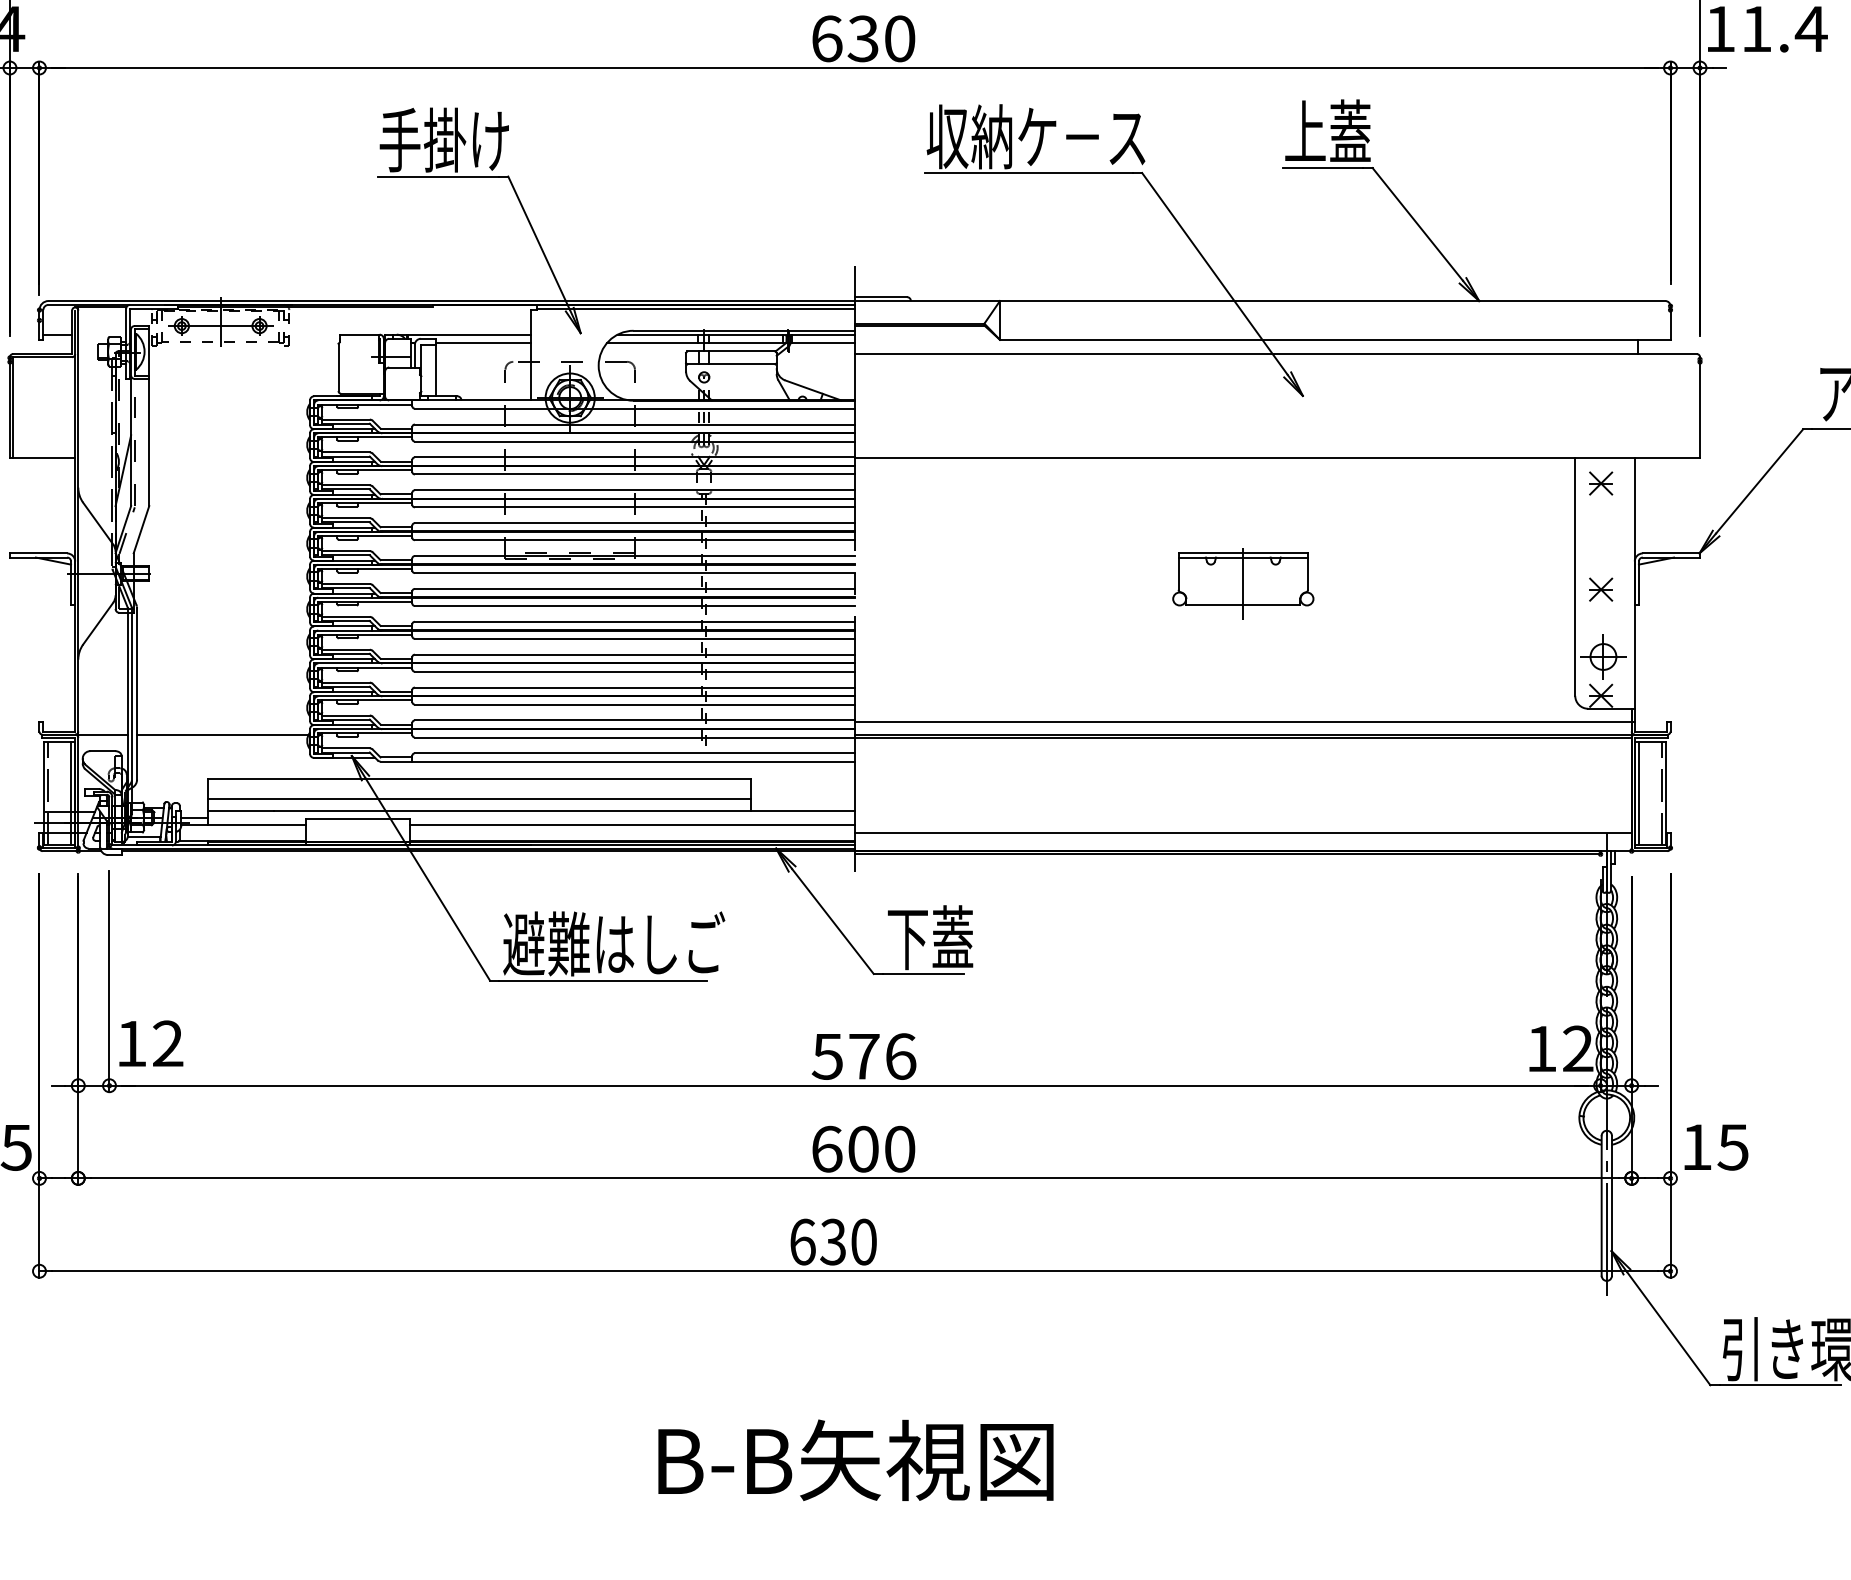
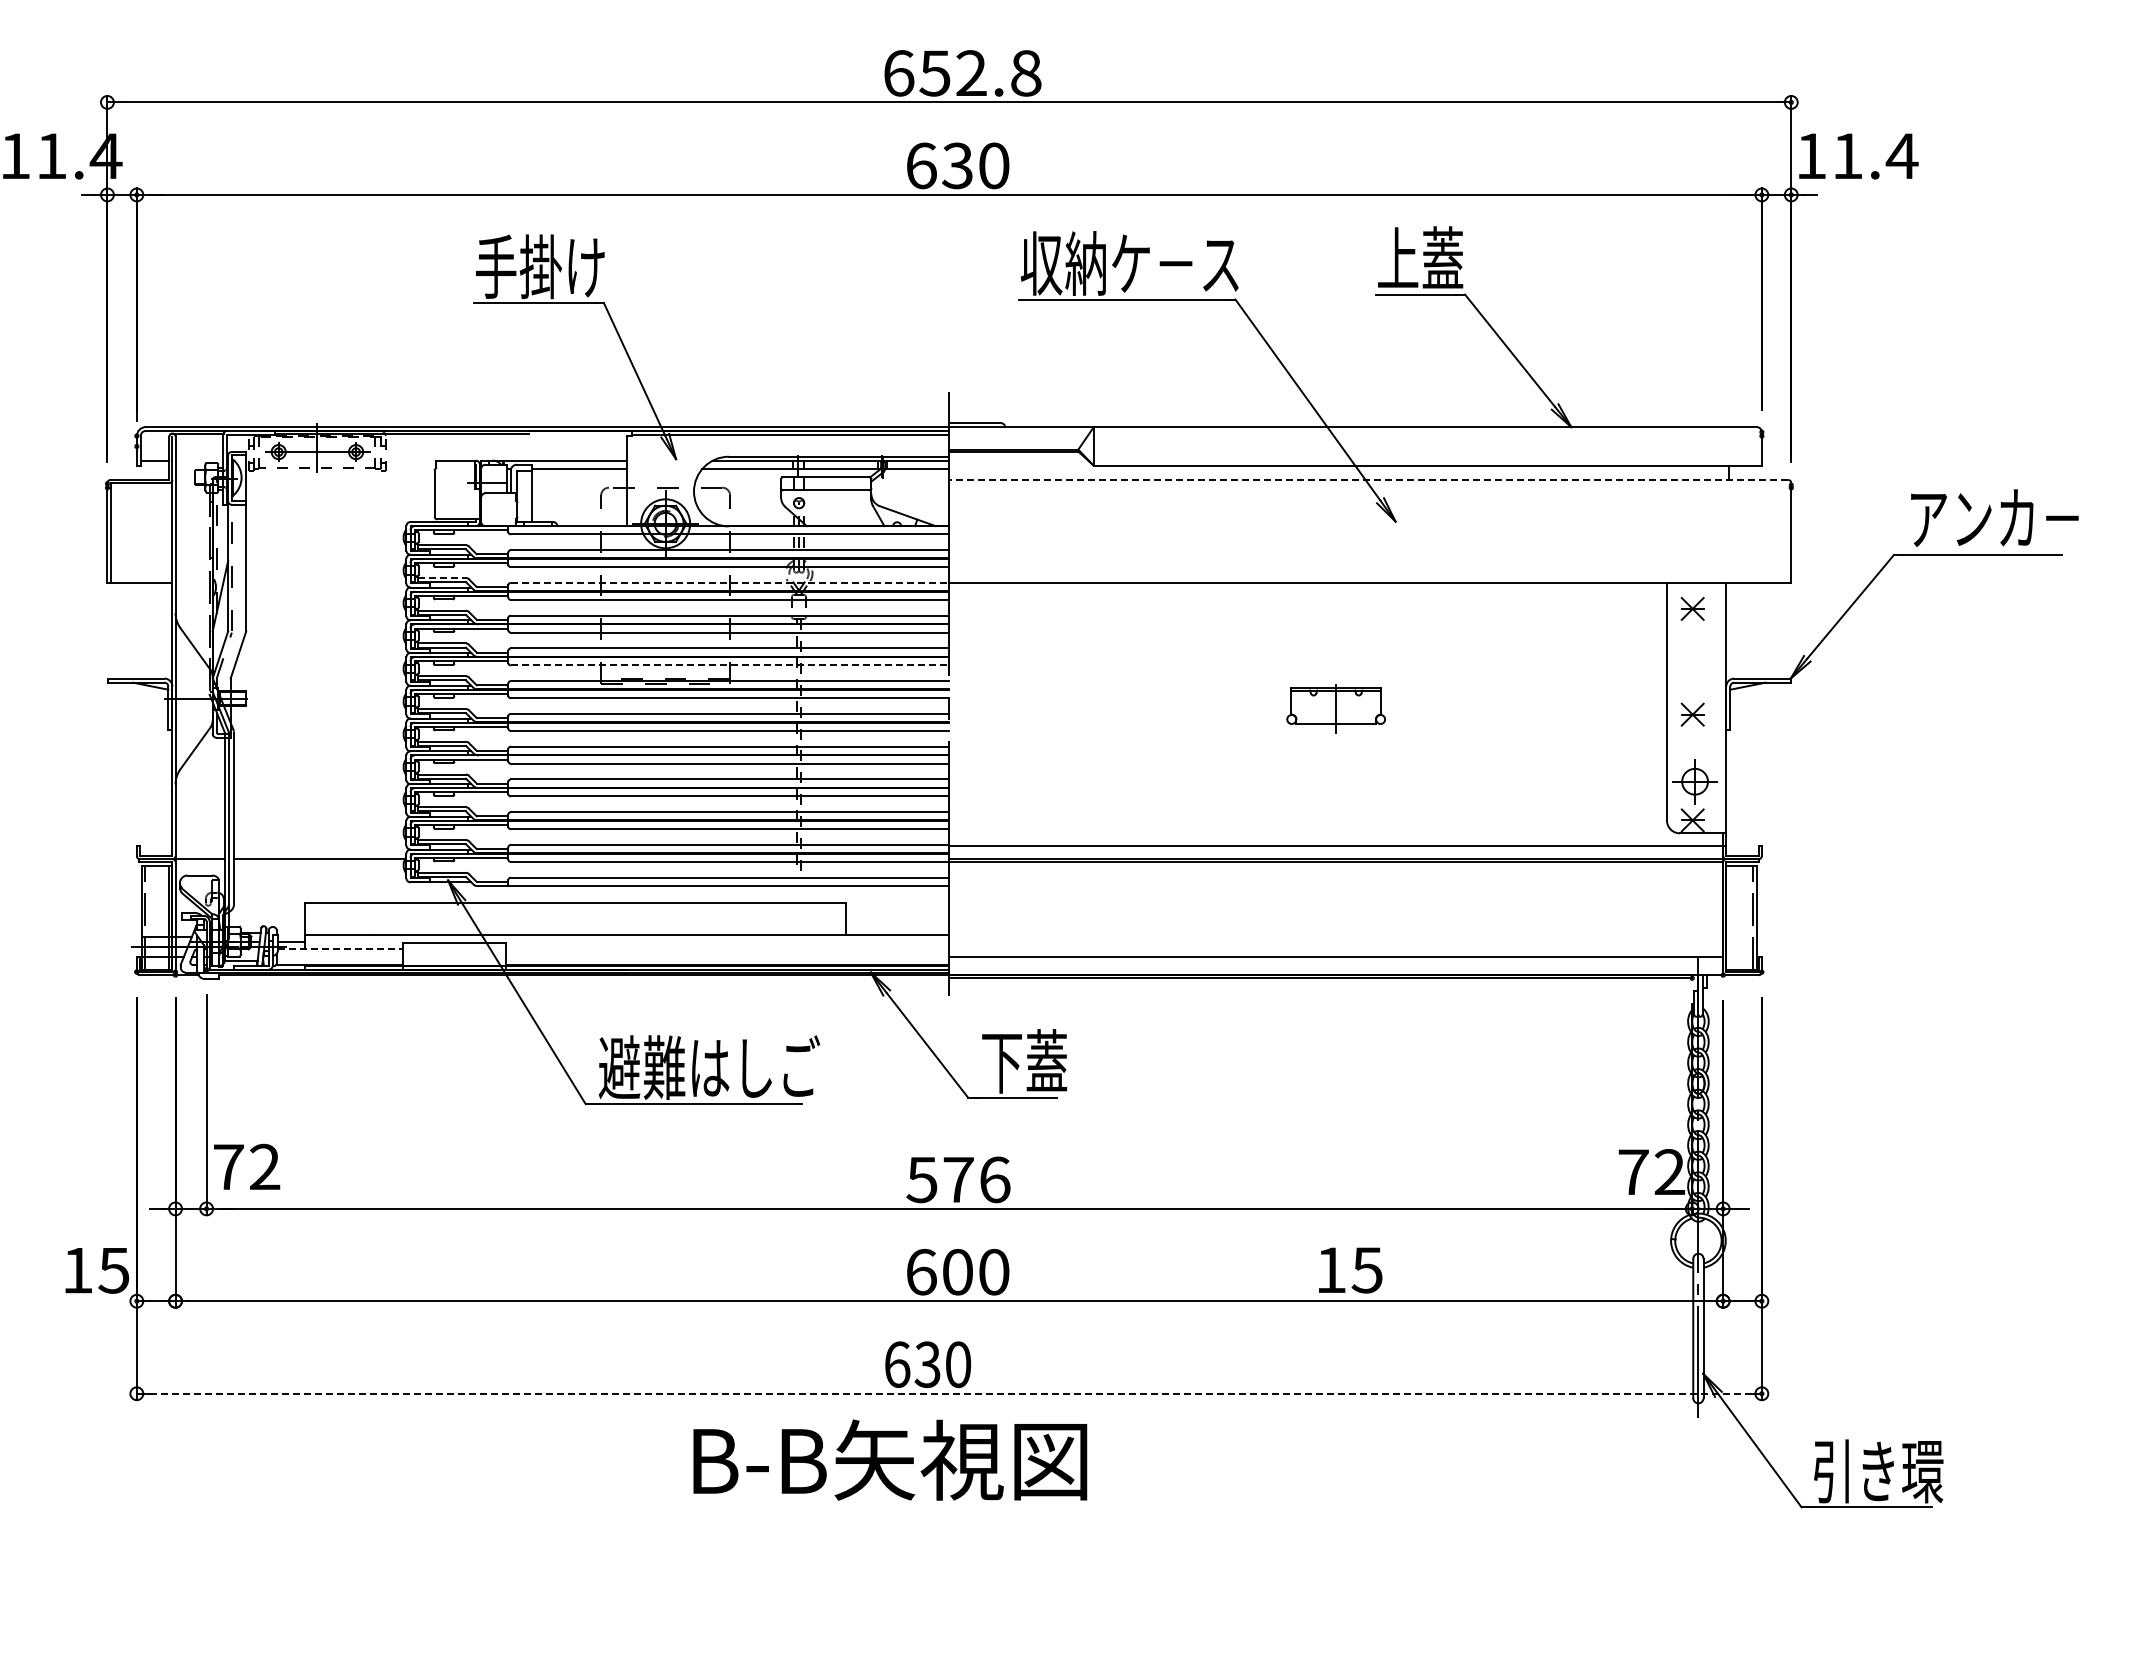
line: (1275, 353) -> (1368, 479), solid -> dashed
line: (346, 451) -> (442, 577), solid -> dashed
line: (635, 457) -> (730, 582), solid -> dashed
line: (635, 540) -> (730, 665), solid -> dashed
part: (1242, 583) -> (1335, 708), size x0.7
line: (1639, 793) -> (1730, 917), removed
line: (479, 799) -> (575, 923), removed
line: (243, 825) -> (340, 949), solid -> dashed
line: (632, 825) -> (727, 949), removed
text: (131, 1043) -> (228, 1166), 12 -> 72
text: (1541, 1048) -> (1633, 1171), 12 -> 72
text: (1716, 1147) -> (1350, 1270), moved
line: (855, 1271) -> (949, 1393), solid -> dashed
text: (856, 1459) -> (890, 1459), moved

